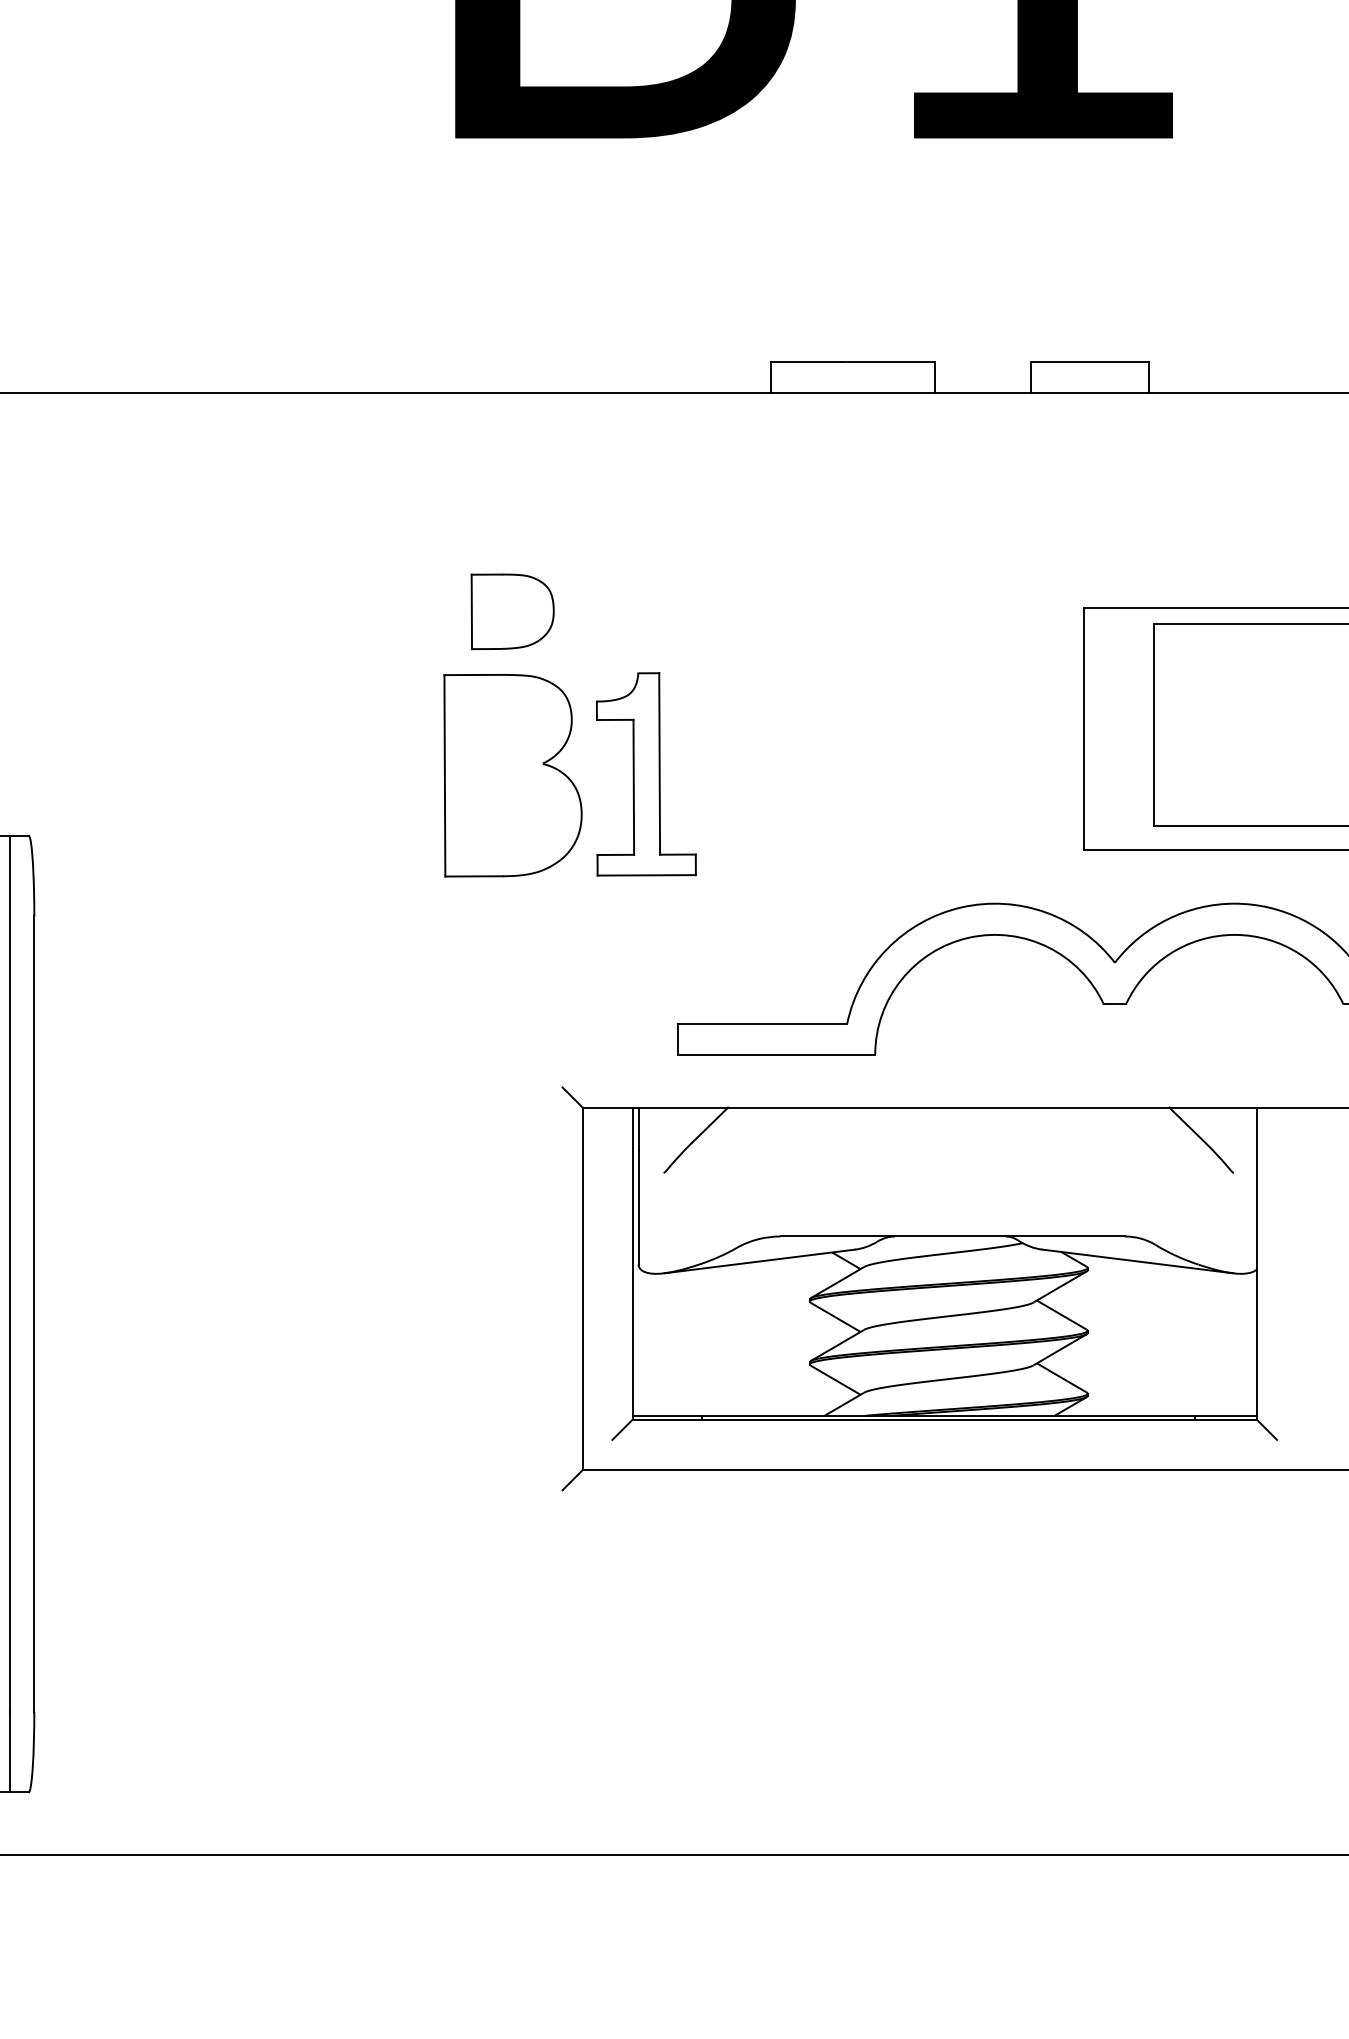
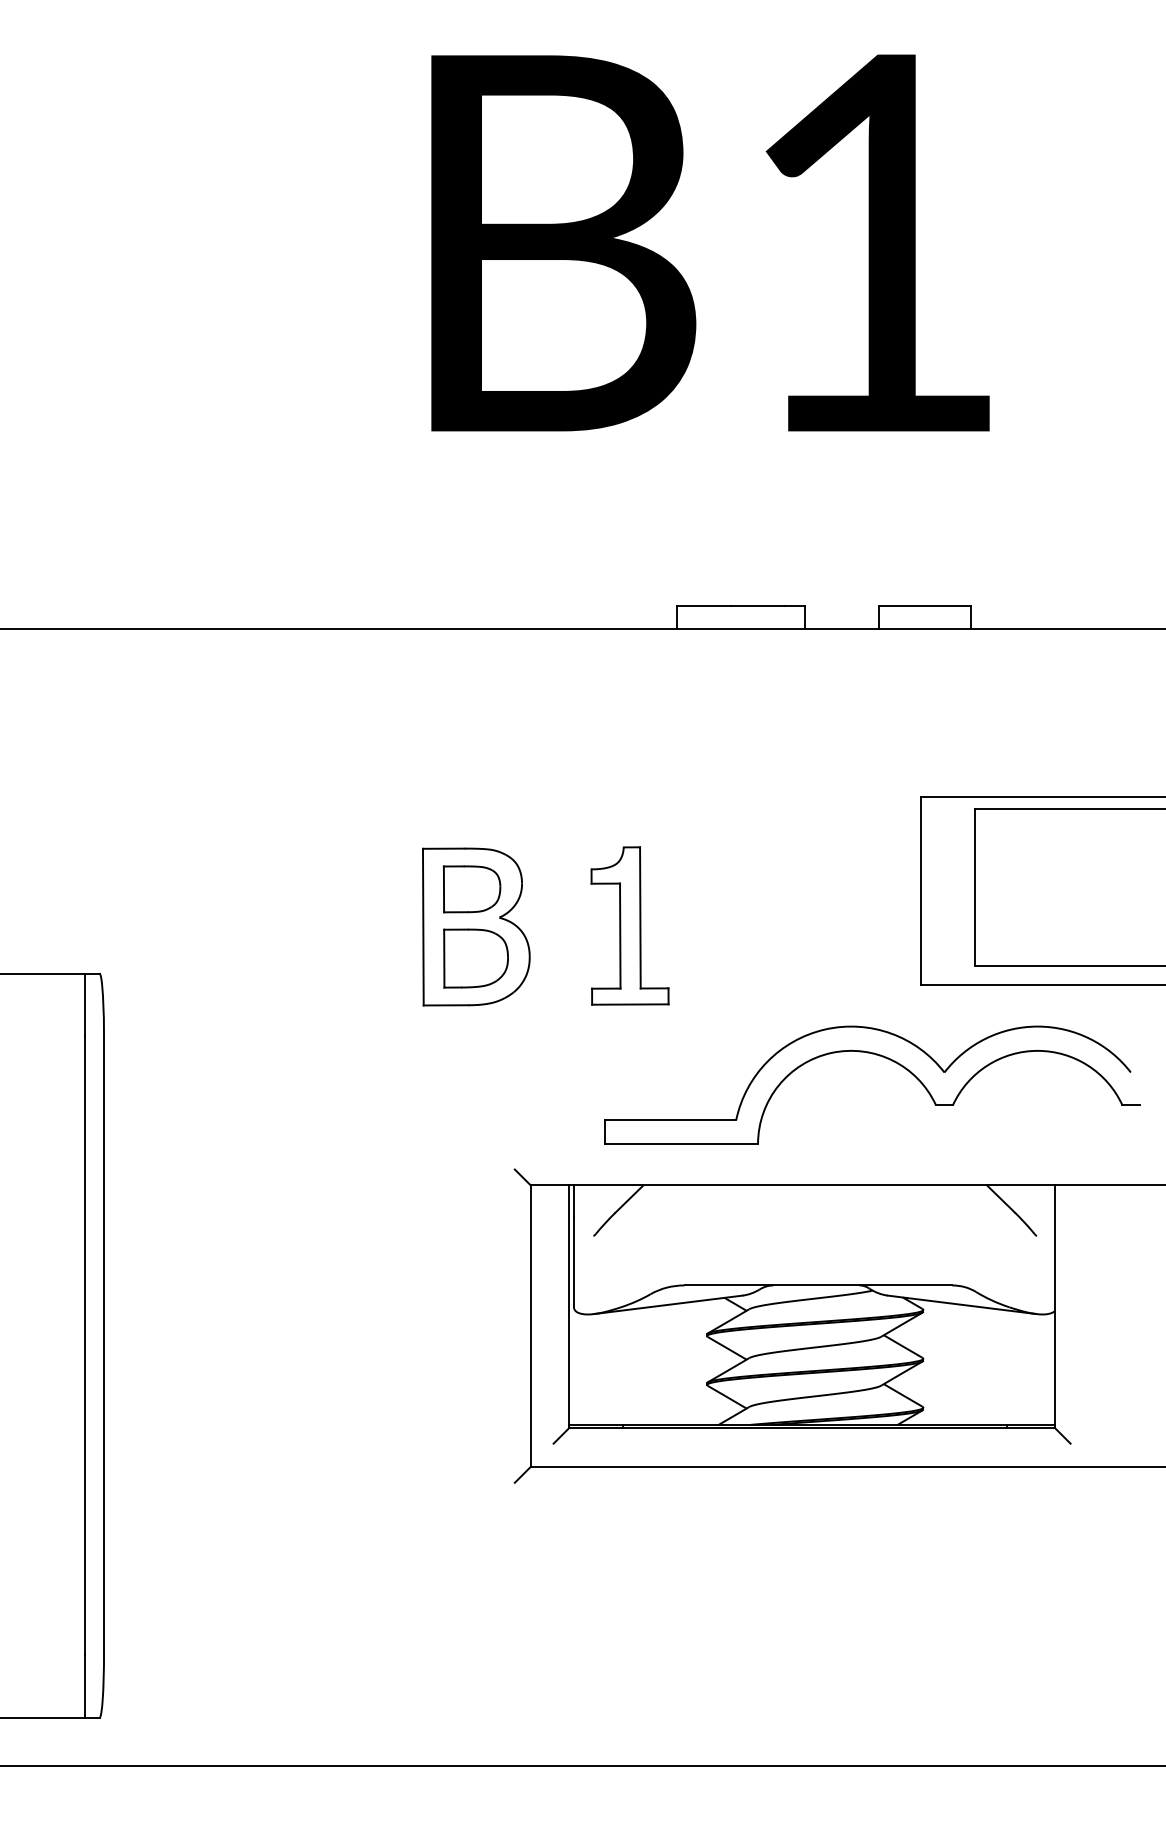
part: (511, 611) -> (475, 958), moved
part: (506, 727) -> (471, 889), added
part: (645, 773) -> (629, 925), moved

